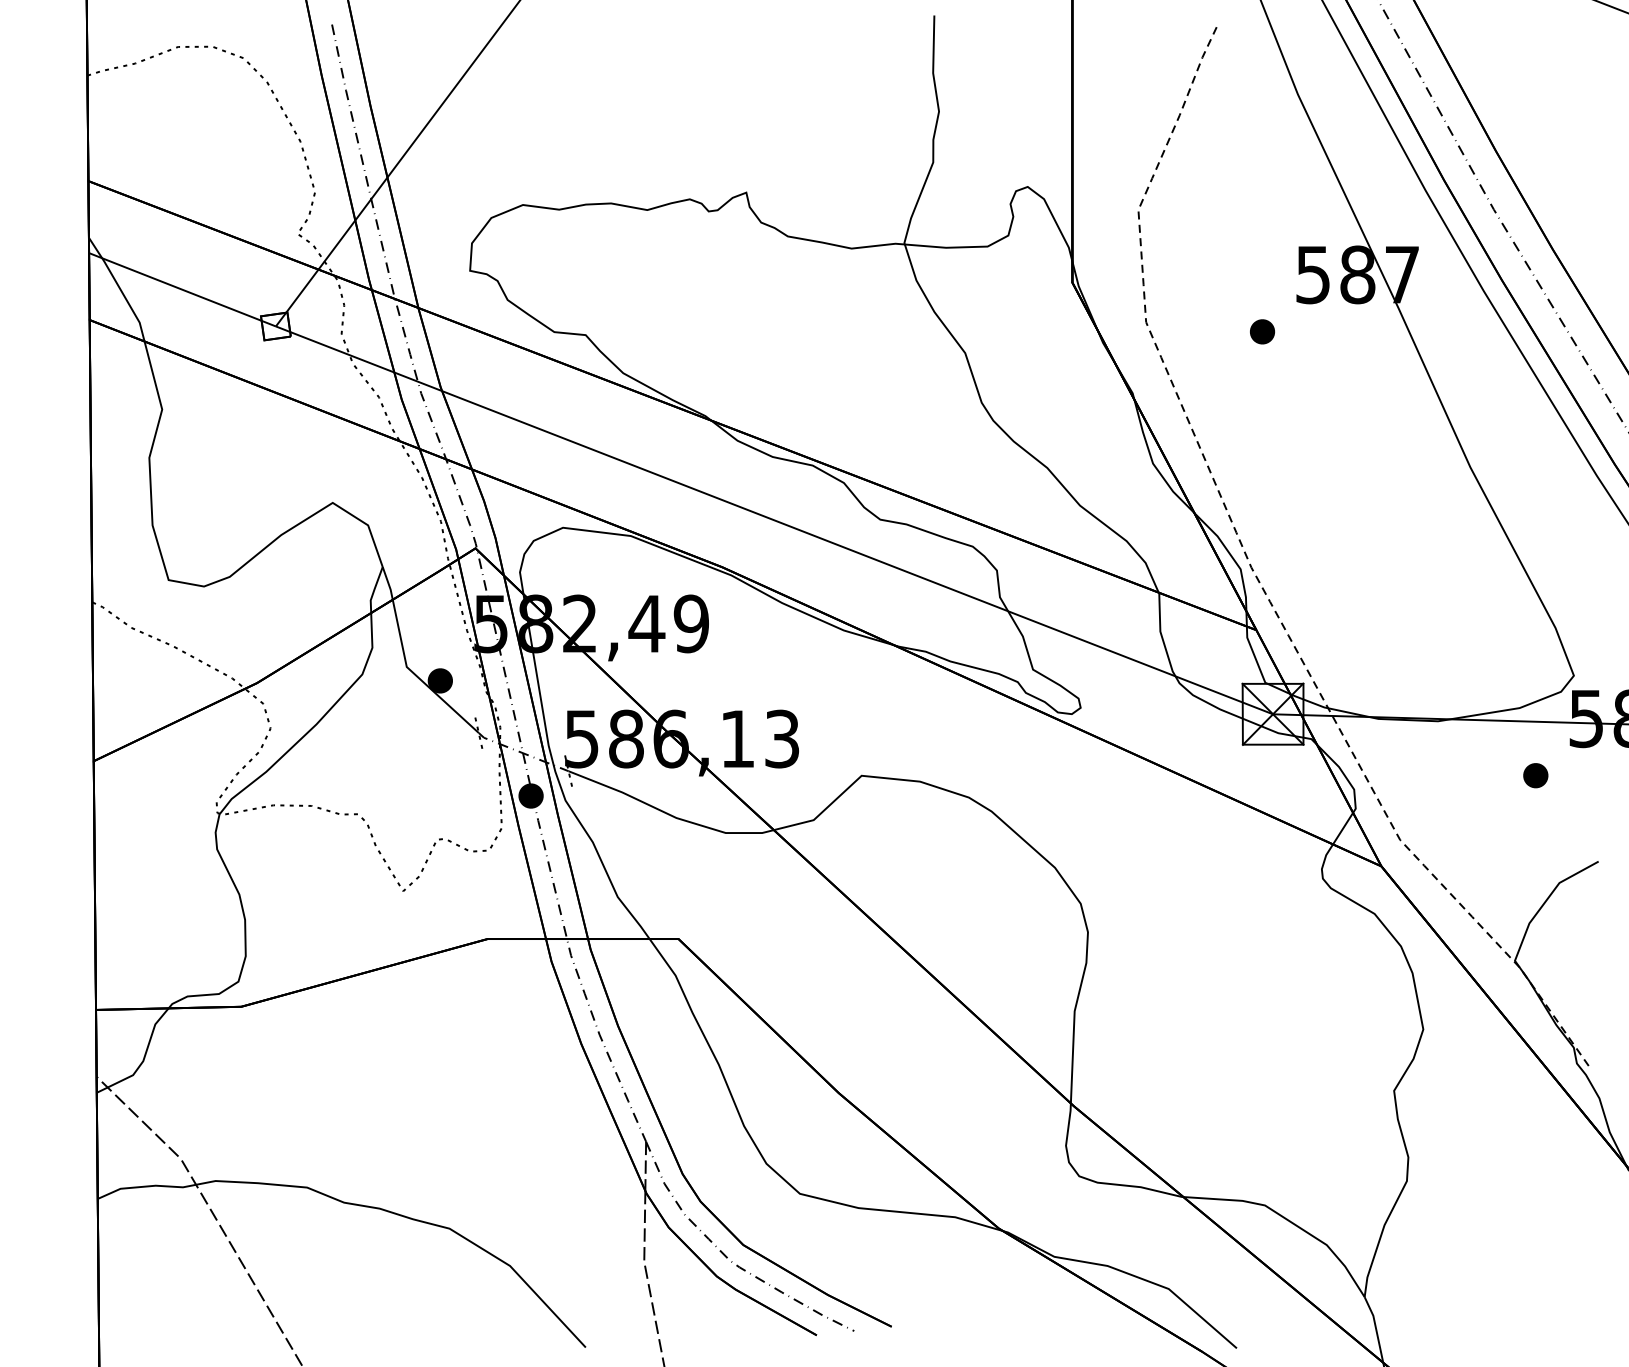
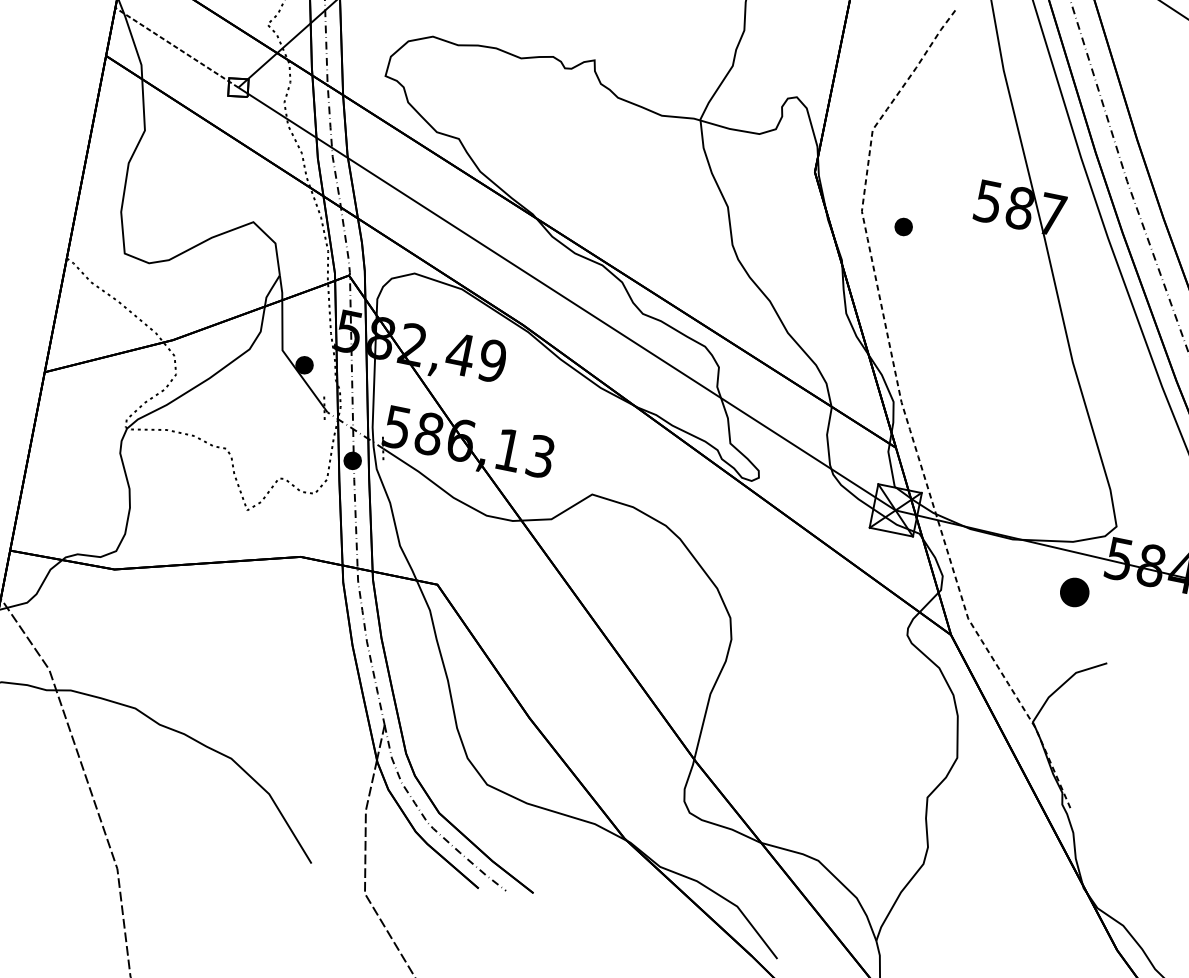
line: (182, 289) -> (176, 47), solid -> dashed
part: (1262, 331) -> (903, 226), moved
part: (1535, 775) -> (1074, 592), size x1.6

